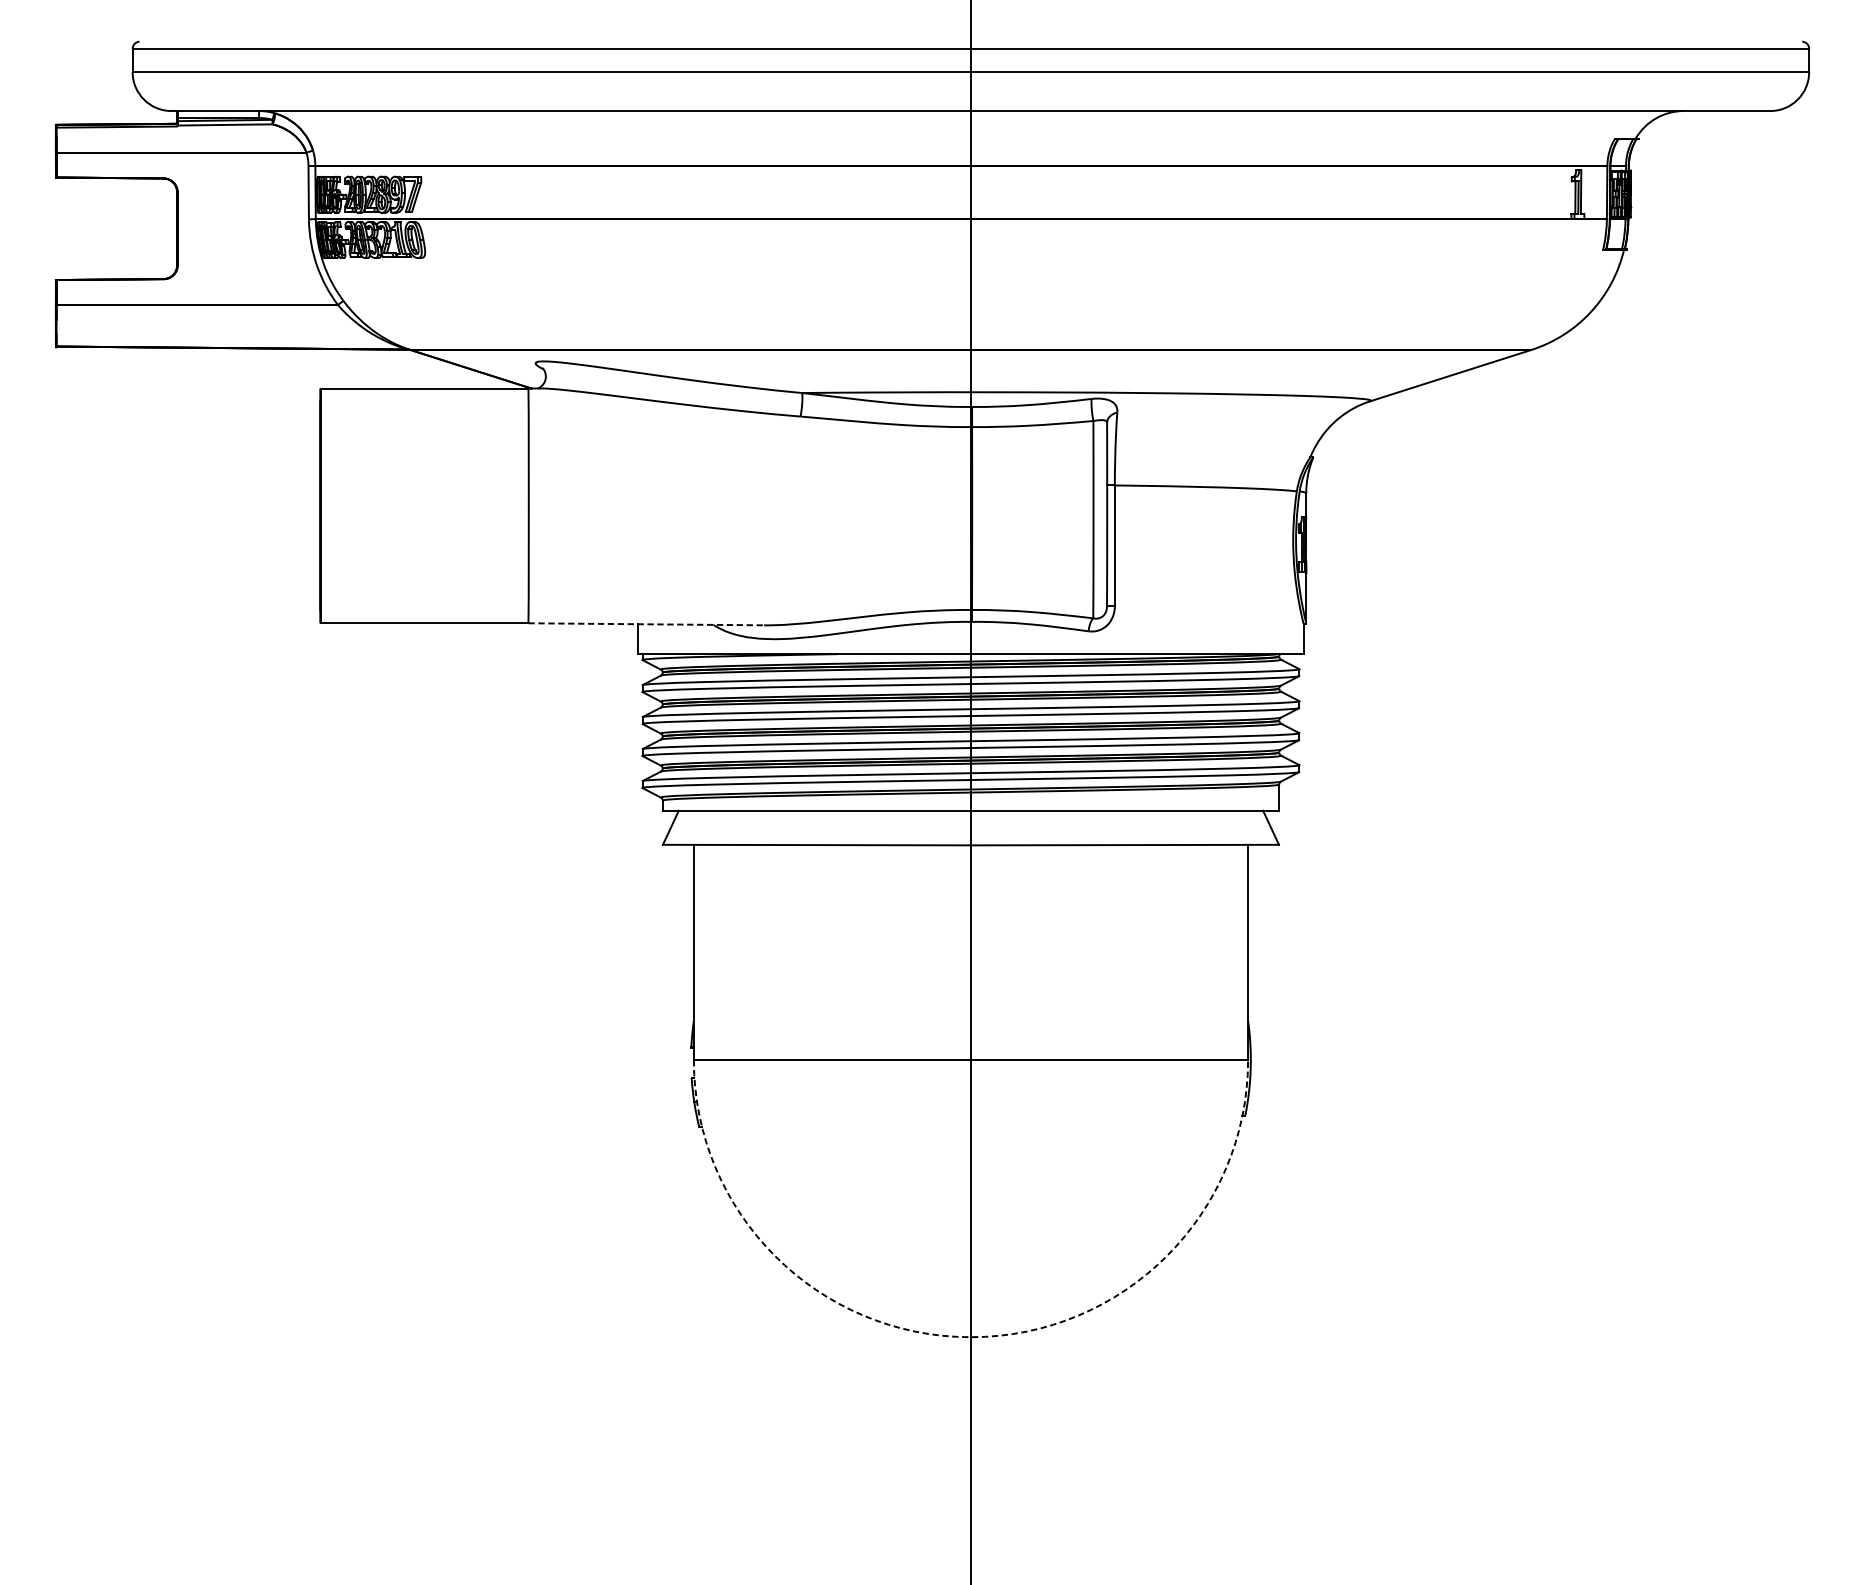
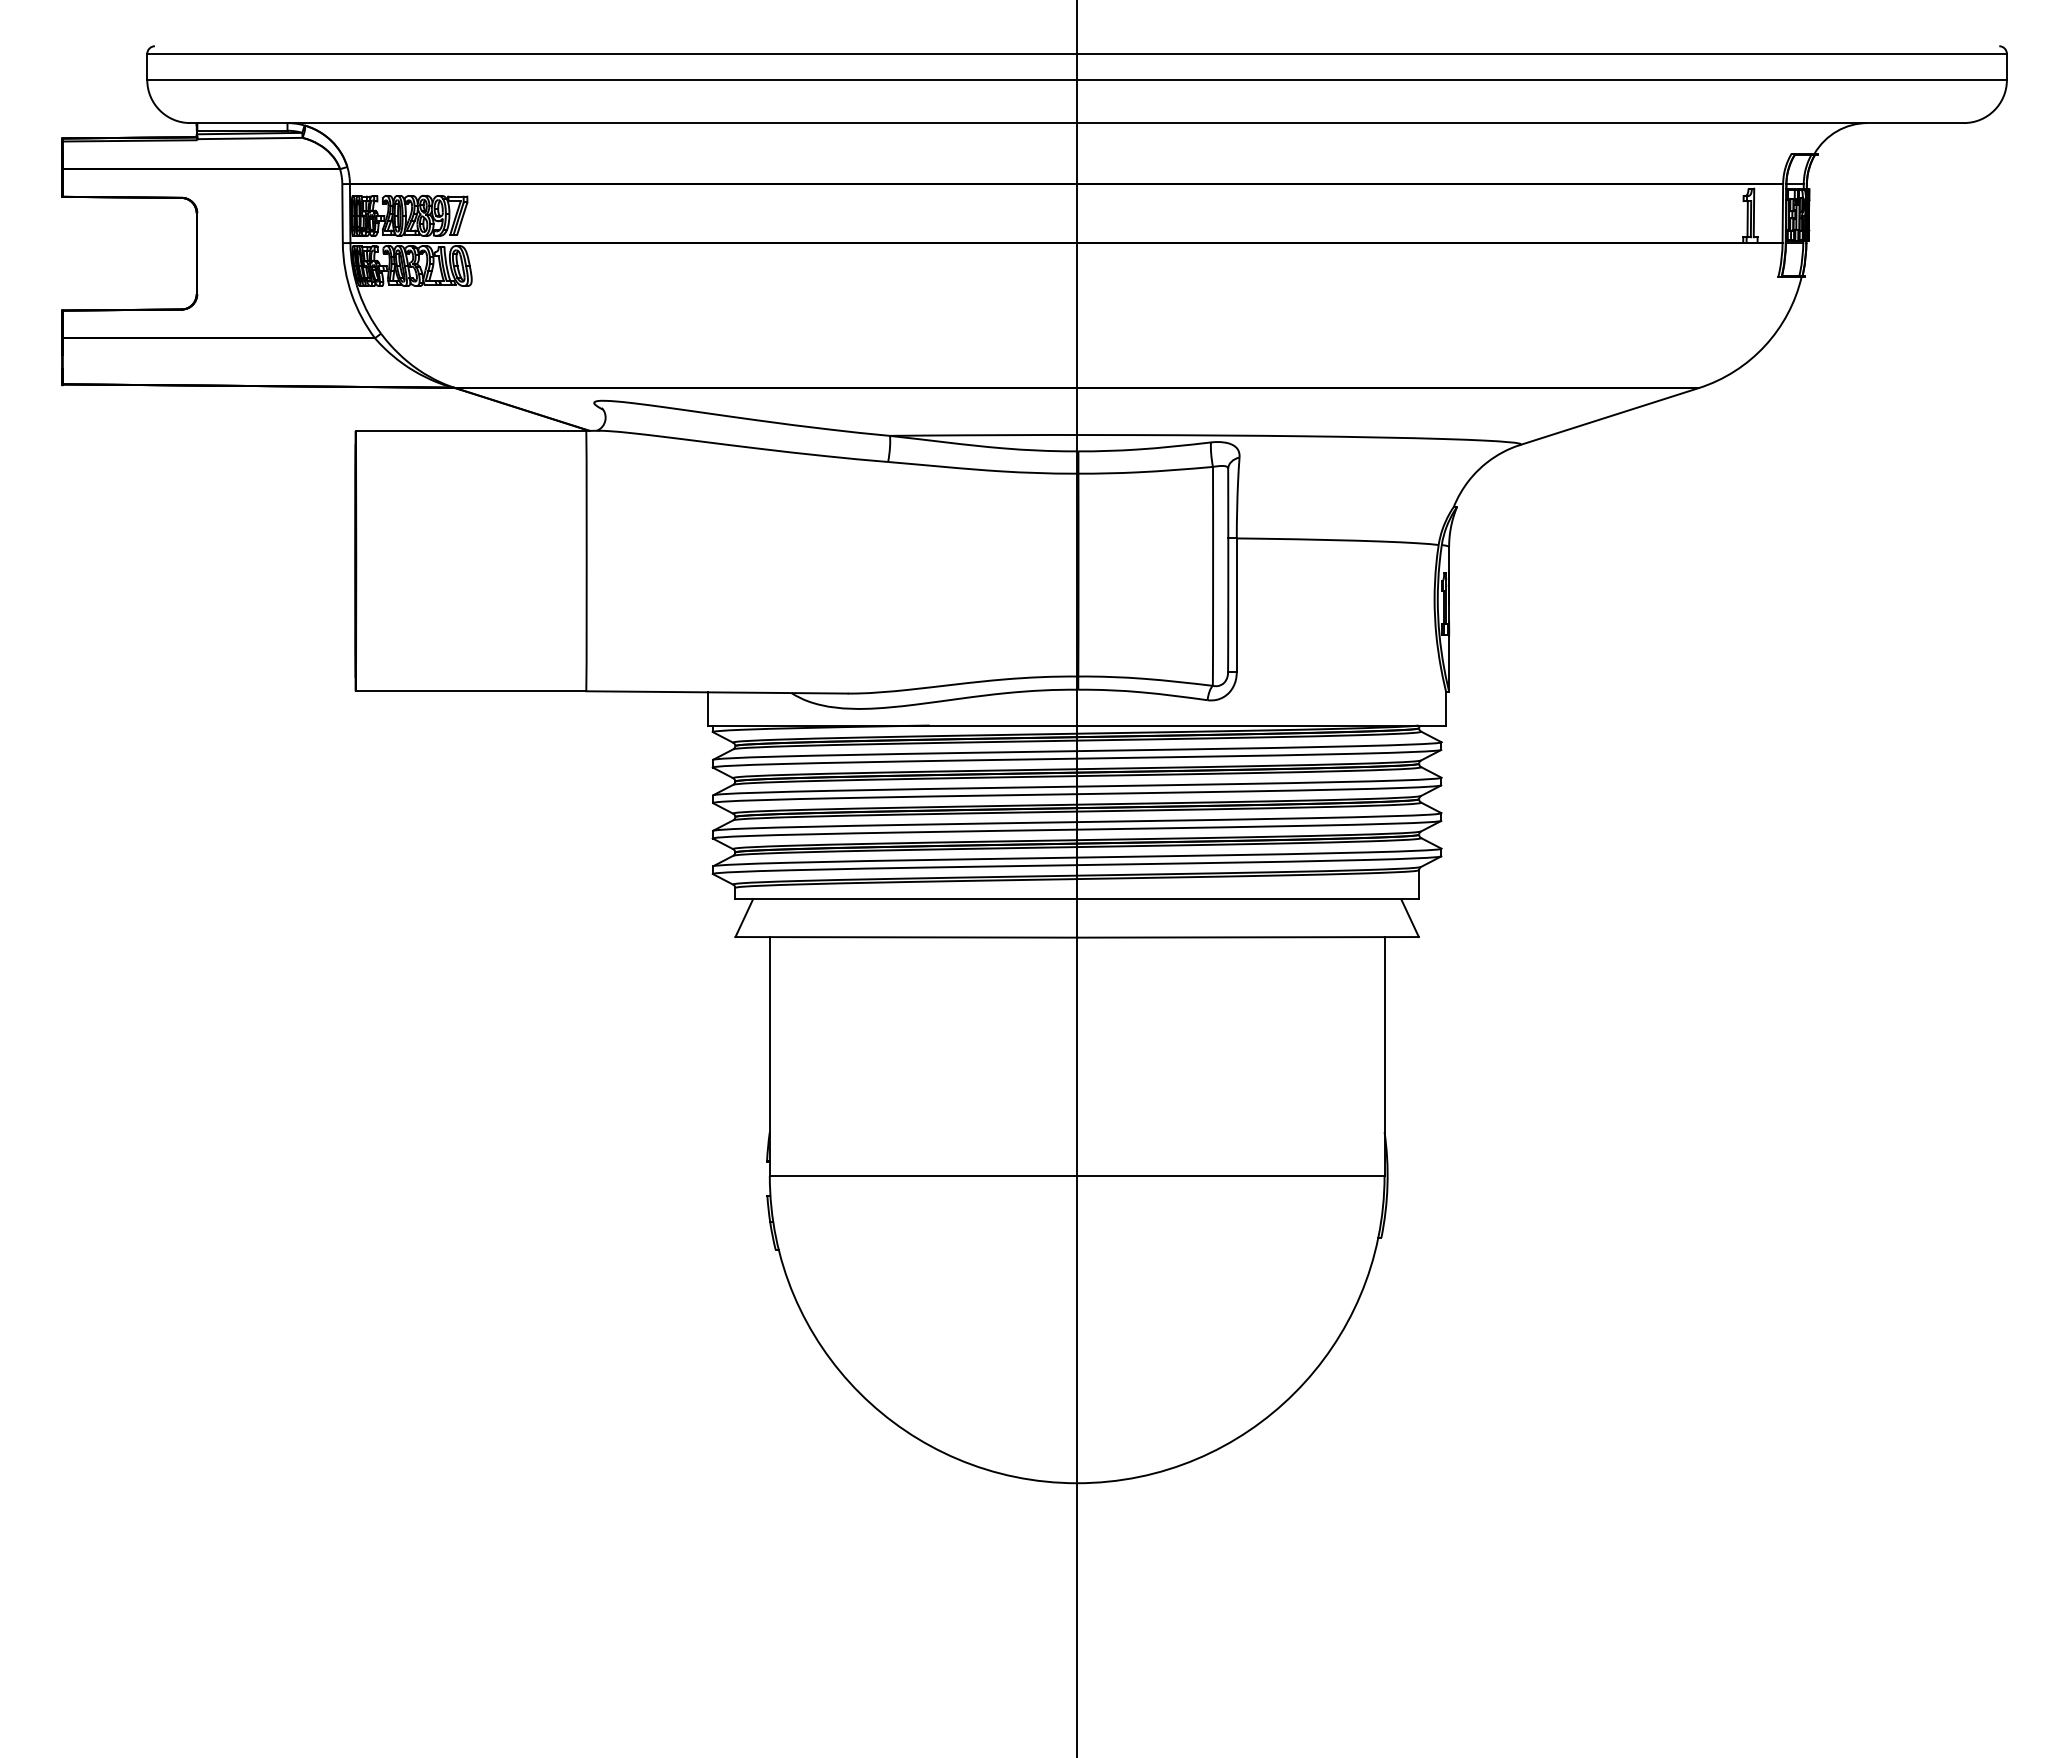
line: (646, 624) -> (717, 692), dashed -> solid
arc: (971, 1337) -> (1077, 1483), dashed -> solid

